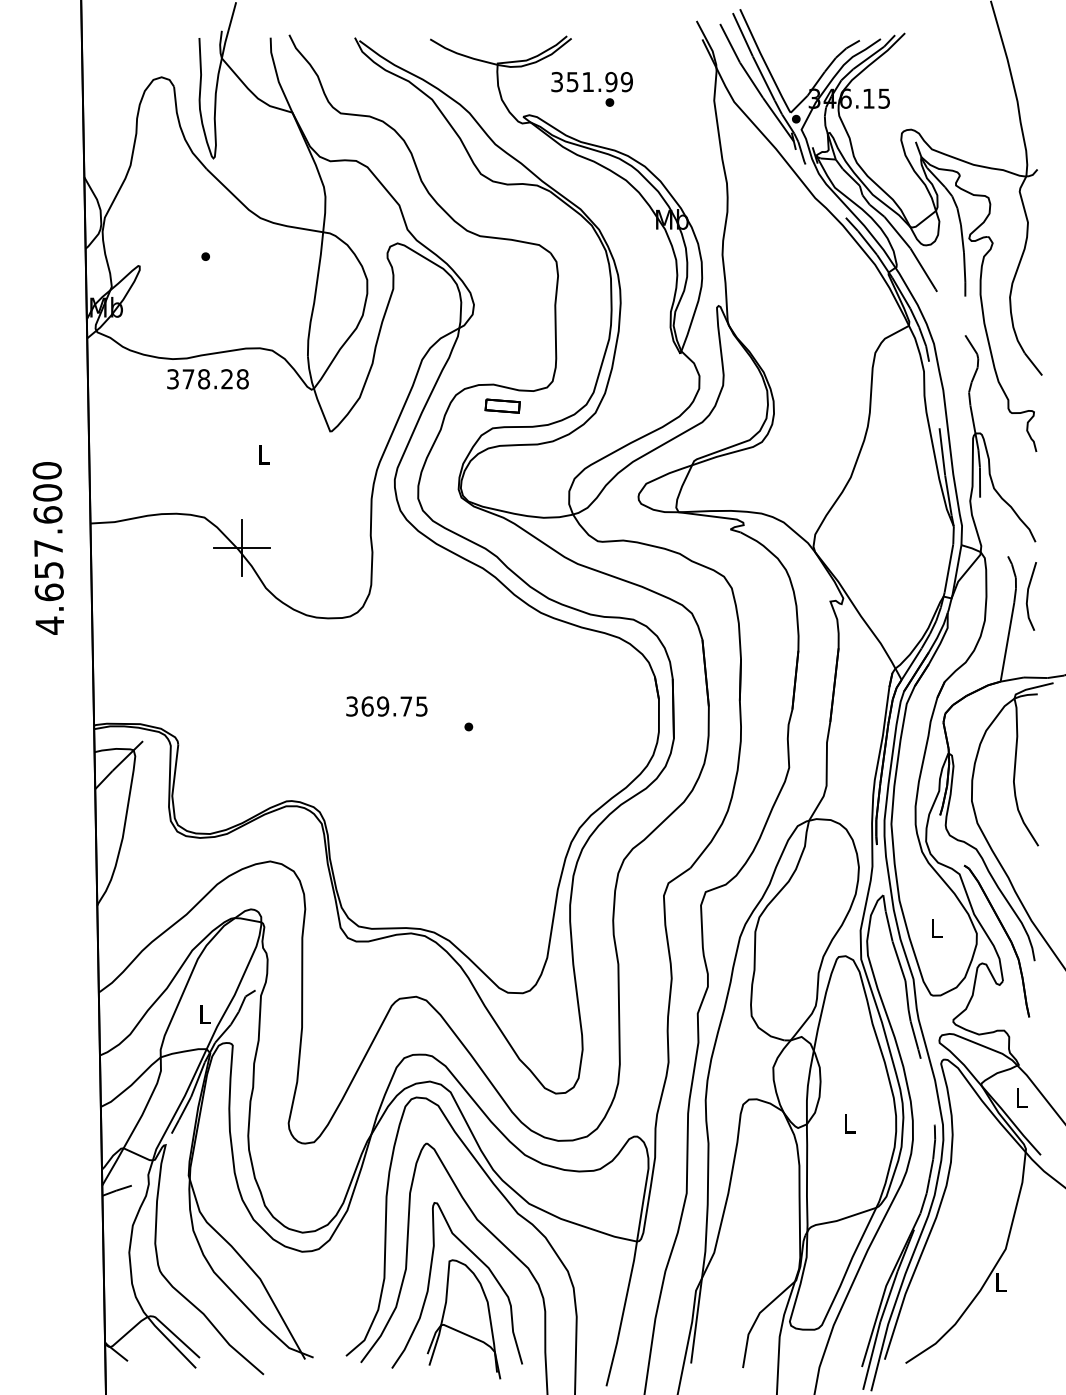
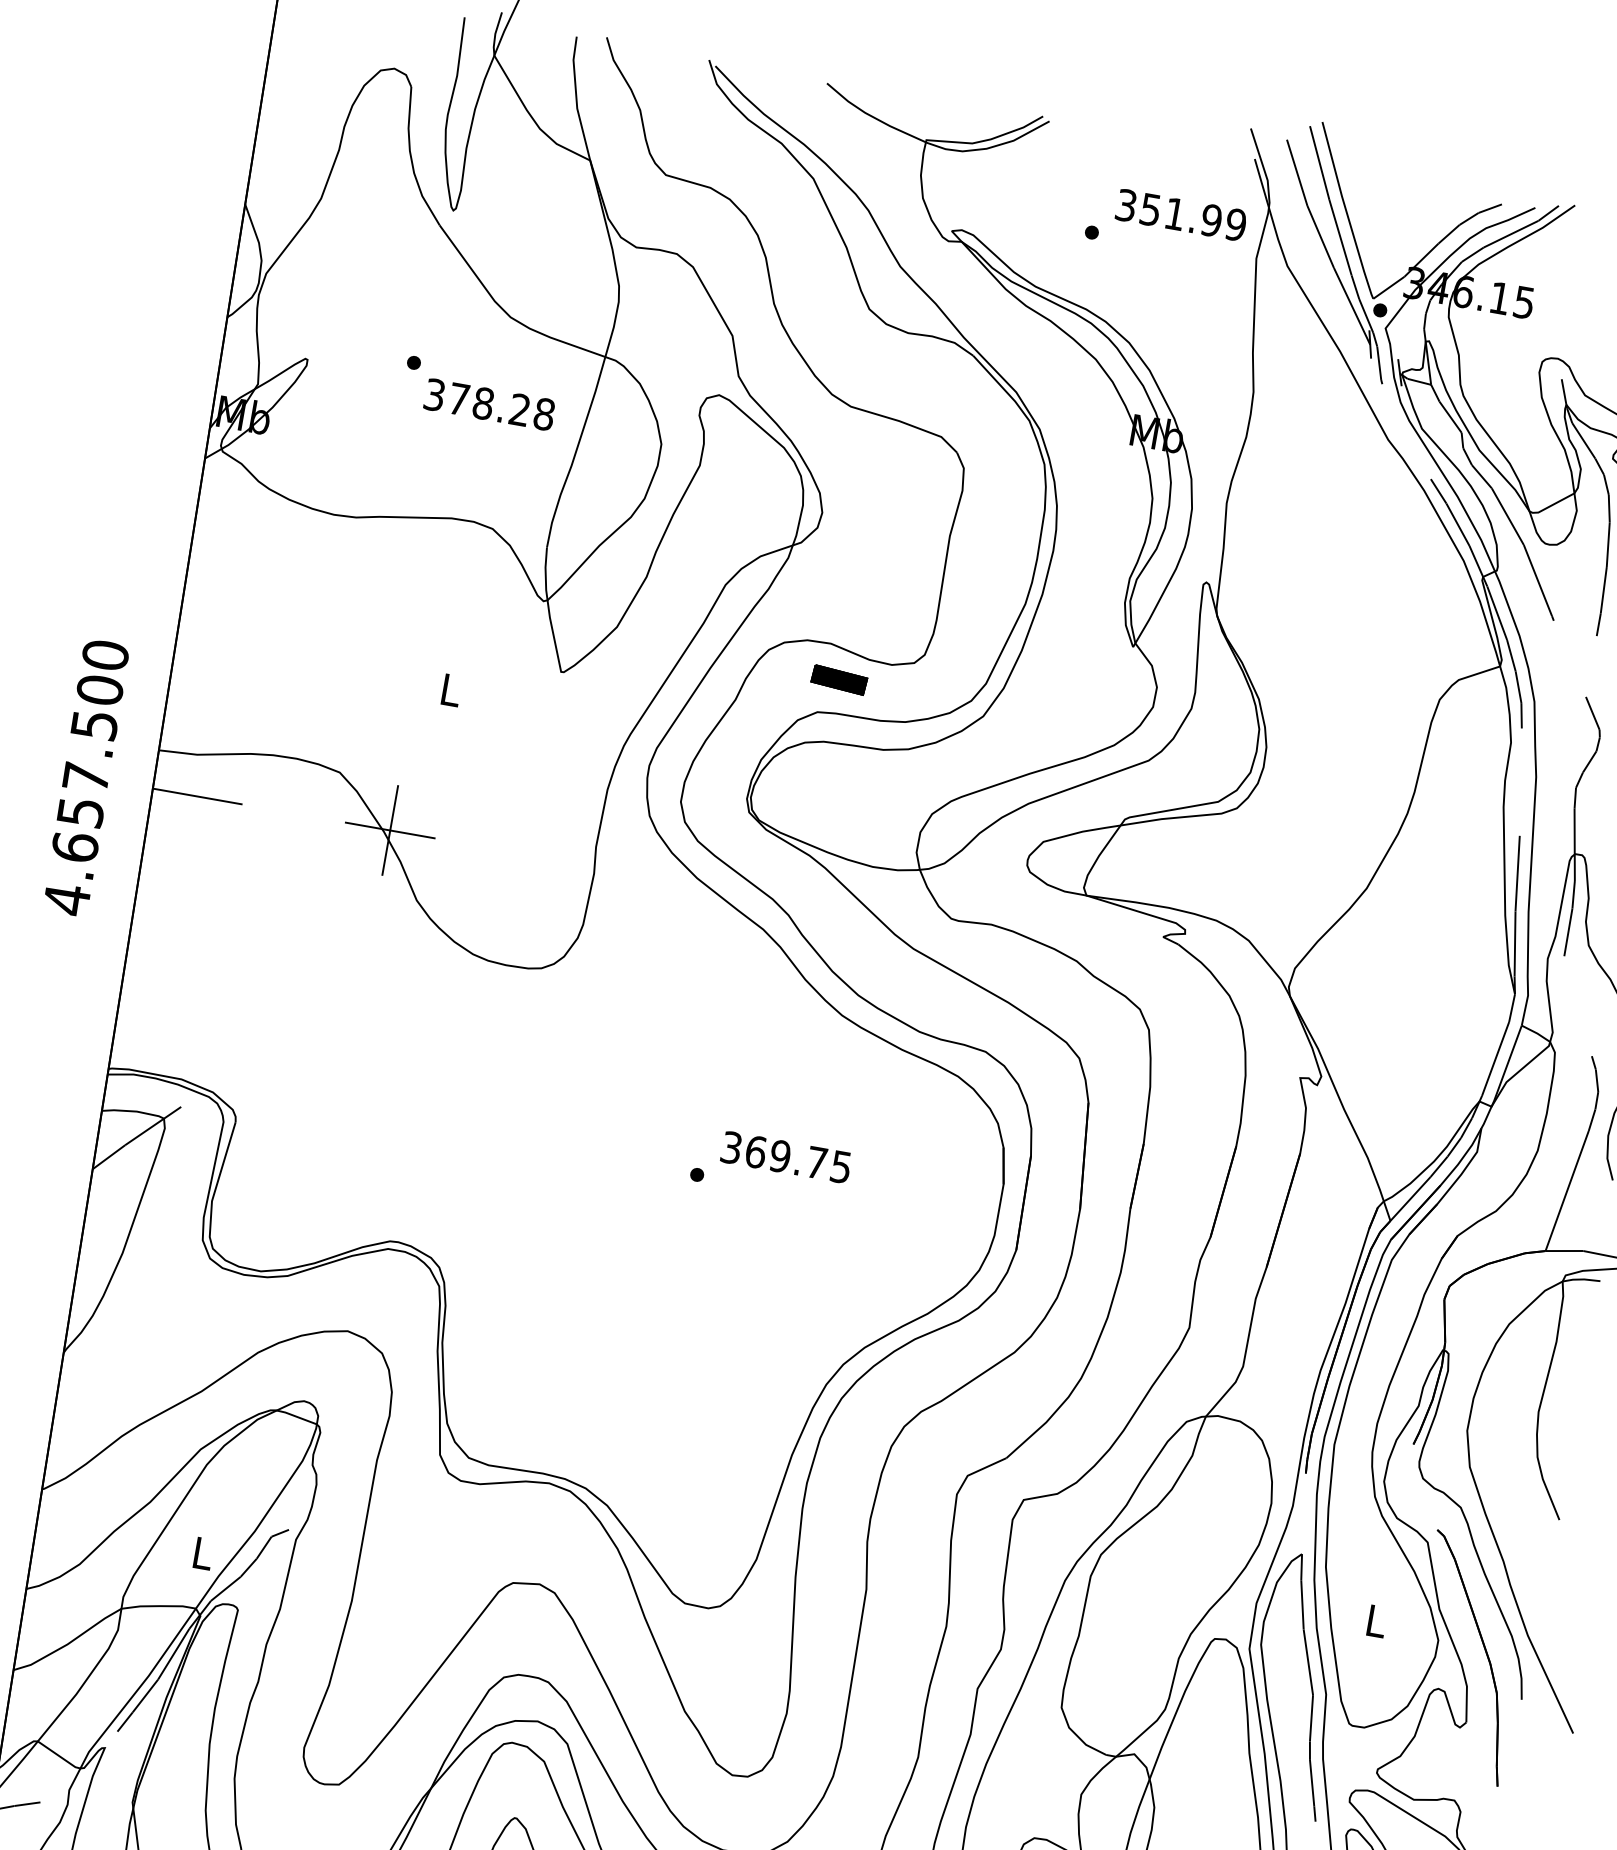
text: (591, 82) -> (1180, 215), moved
text: (207, 379) -> (488, 404), moved
fill: (502, 405) -> (839, 678), added
text: (47, 514) -> (93, 724), 4.657.600 -> 4.657.500
line: (118, 547) -> (196, 795), added
text: (386, 706) -> (785, 1157), moved

